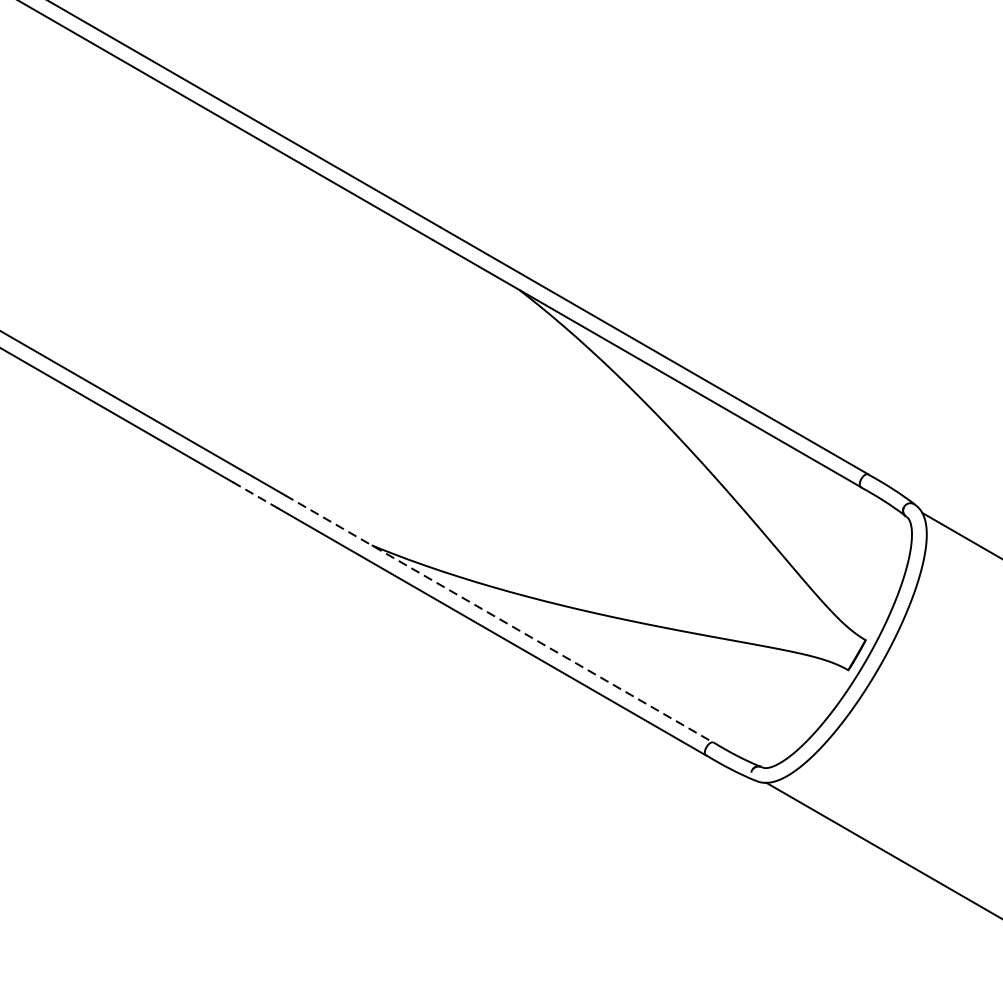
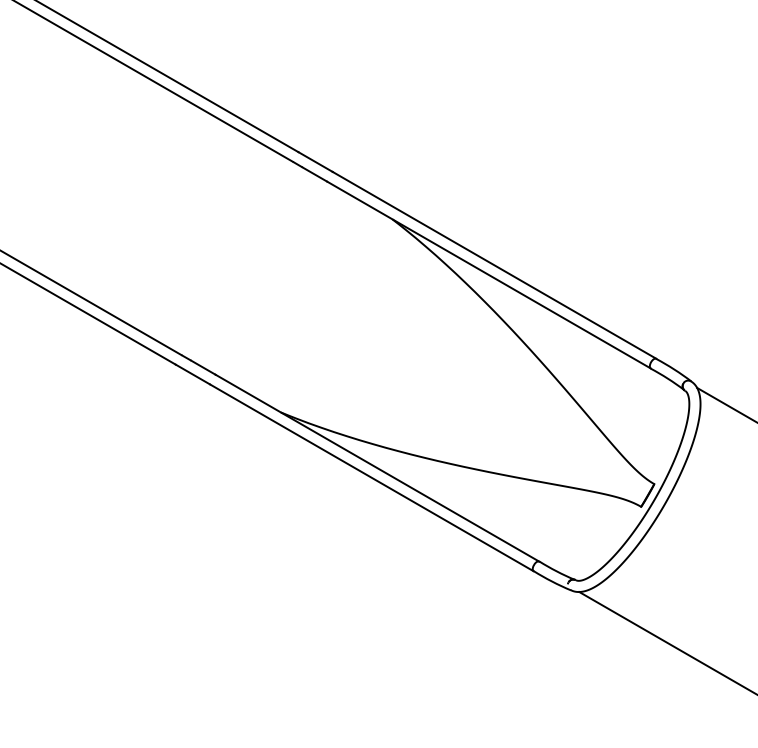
line: (254, 495) -> (192, 374), dashed -> solid
line: (499, 619) -> (377, 468), dashed -> solid

